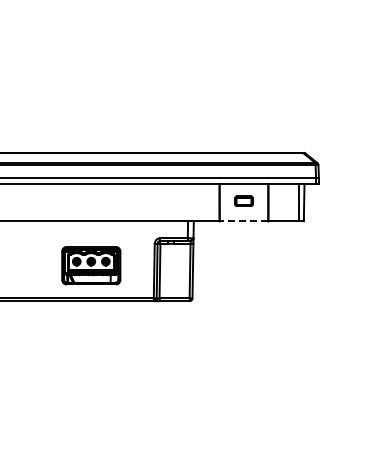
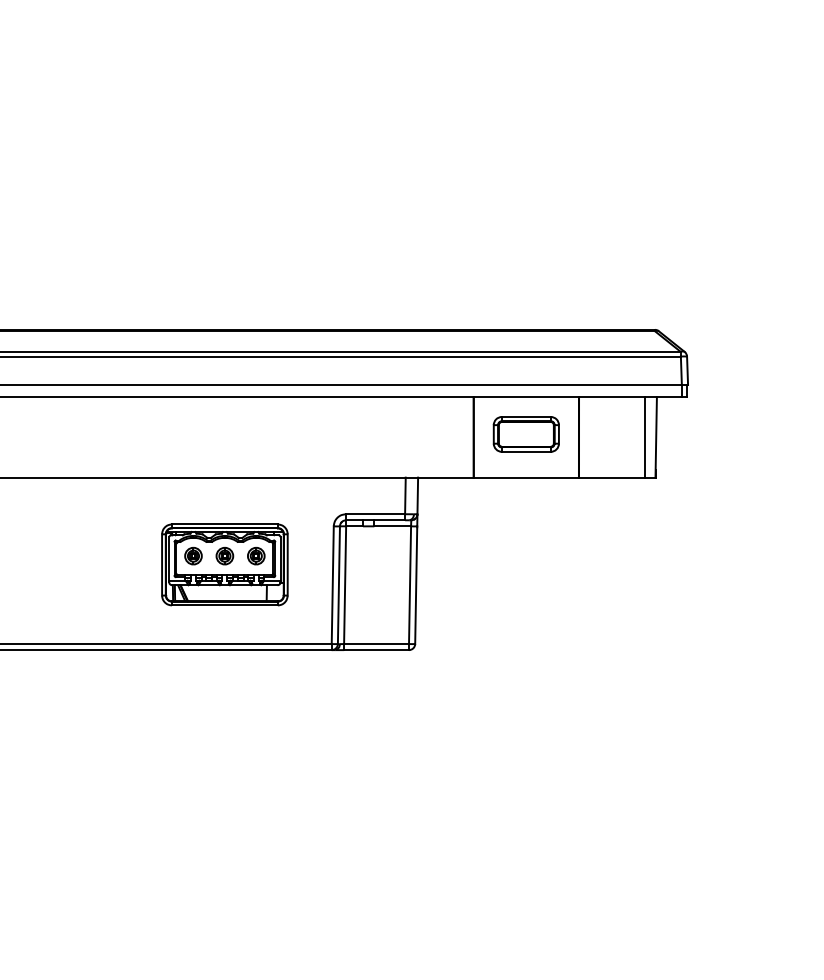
part: (243, 201) -> (525, 434), size x1.67
line: (243, 221) -> (525, 478), dashed -> solid
part: (91, 265) -> (225, 564), moved

